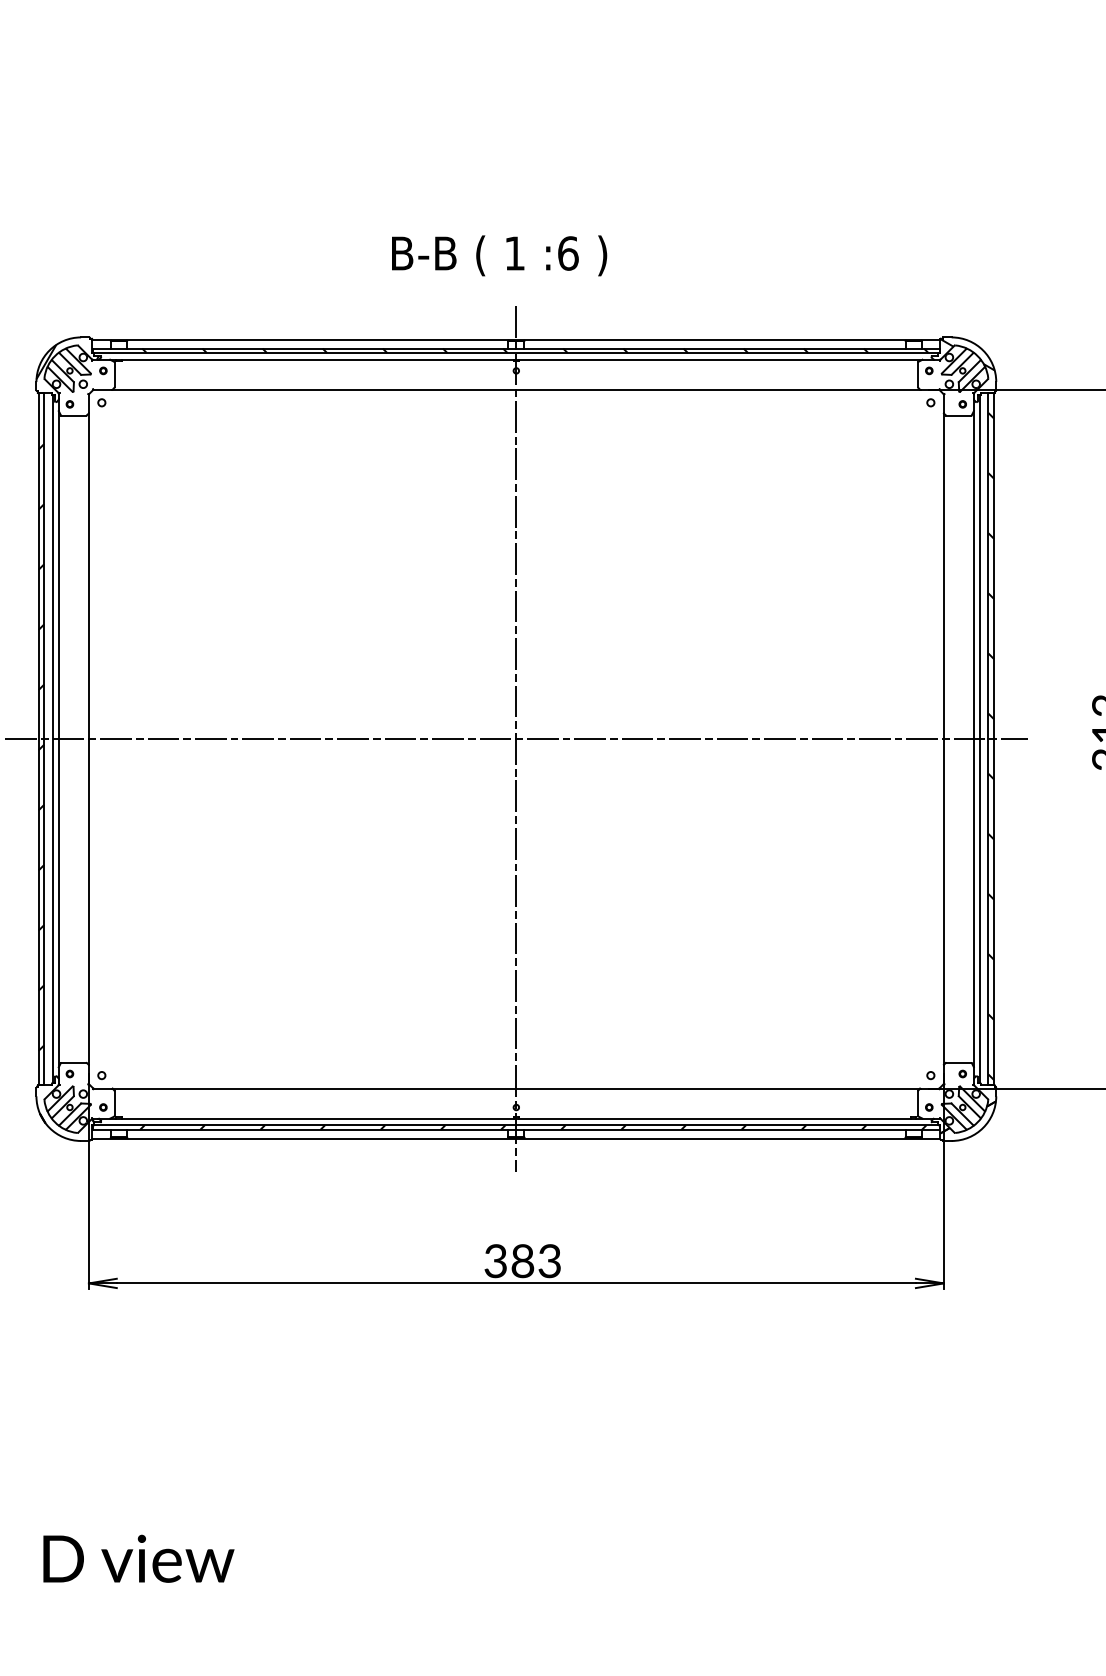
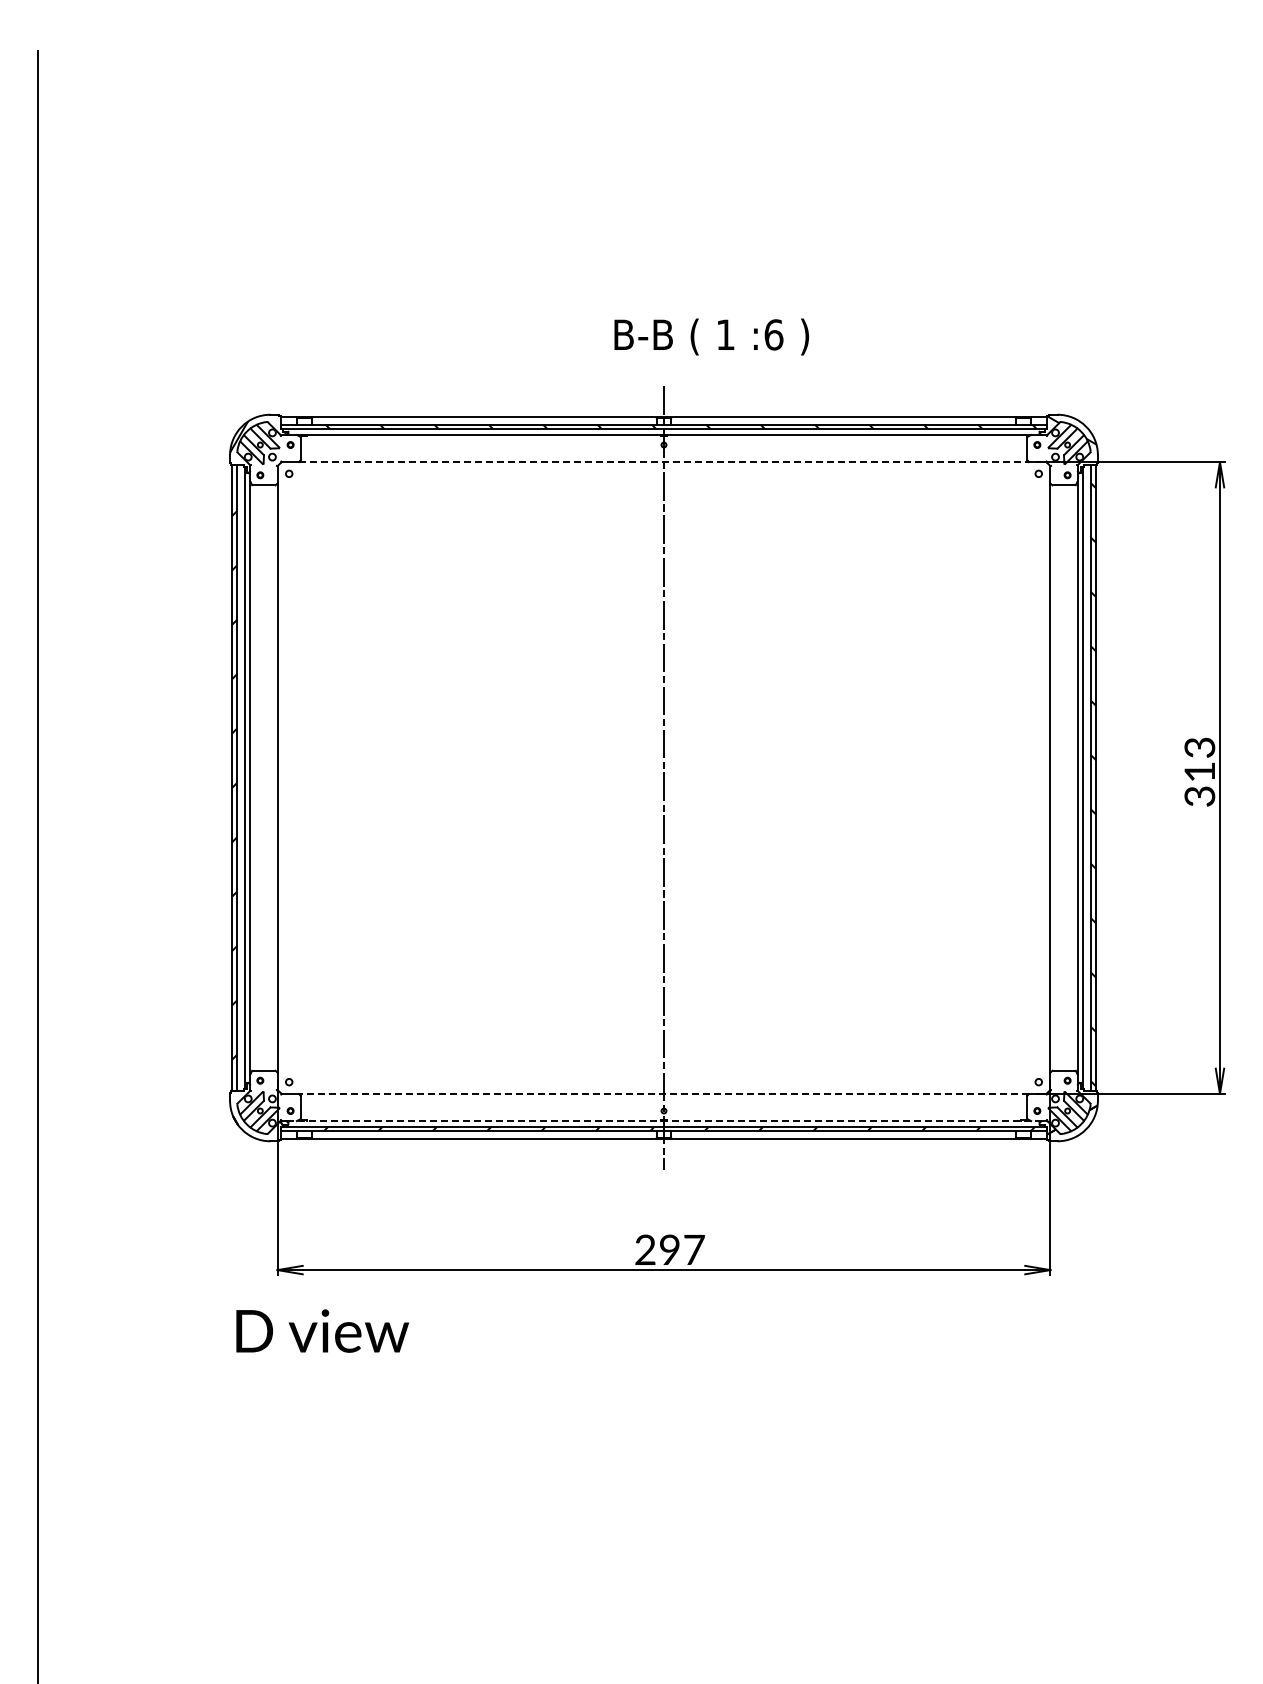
text: (499, 255) -> (711, 336), moved
line: (516, 390) -> (664, 462), solid -> dashed
line: (515, 739) -> (663, 778), removed
line: (515, 1088) -> (663, 1093), solid -> dashed
line: (515, 1119) -> (663, 1121), solid -> dashed
text: (522, 1260) -> (669, 1249), 383 -> 297
text: (138, 1558) -> (322, 1330), moved

